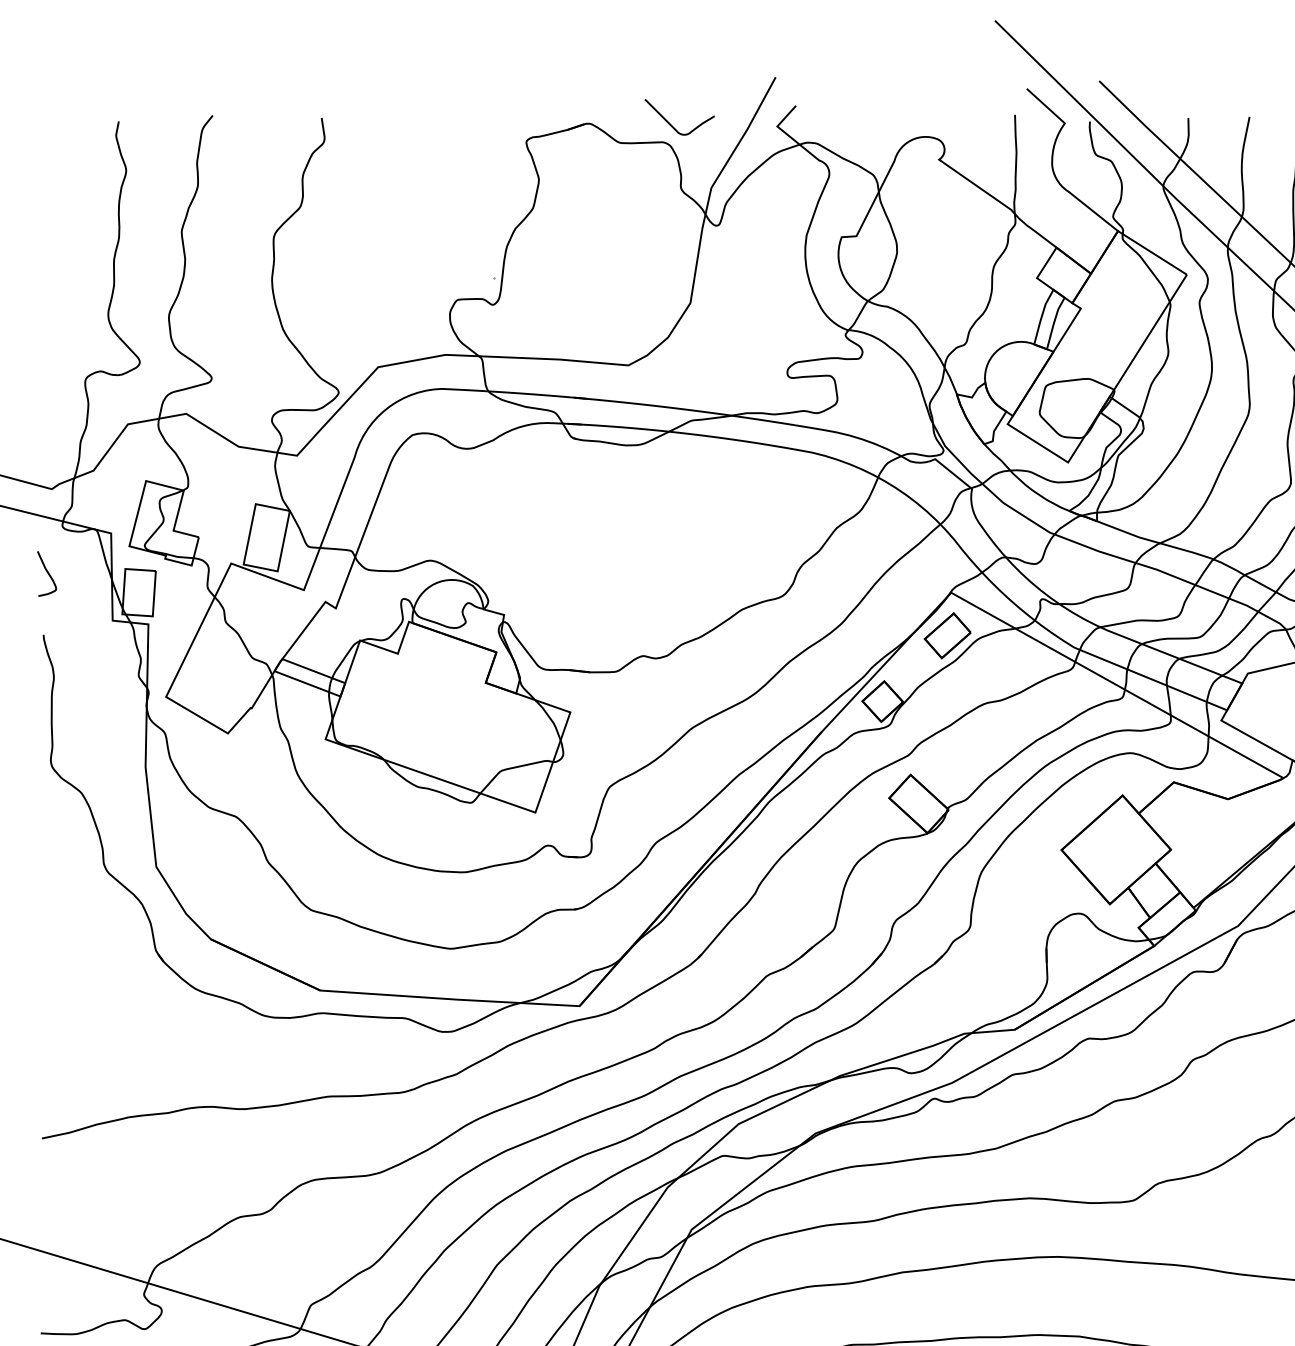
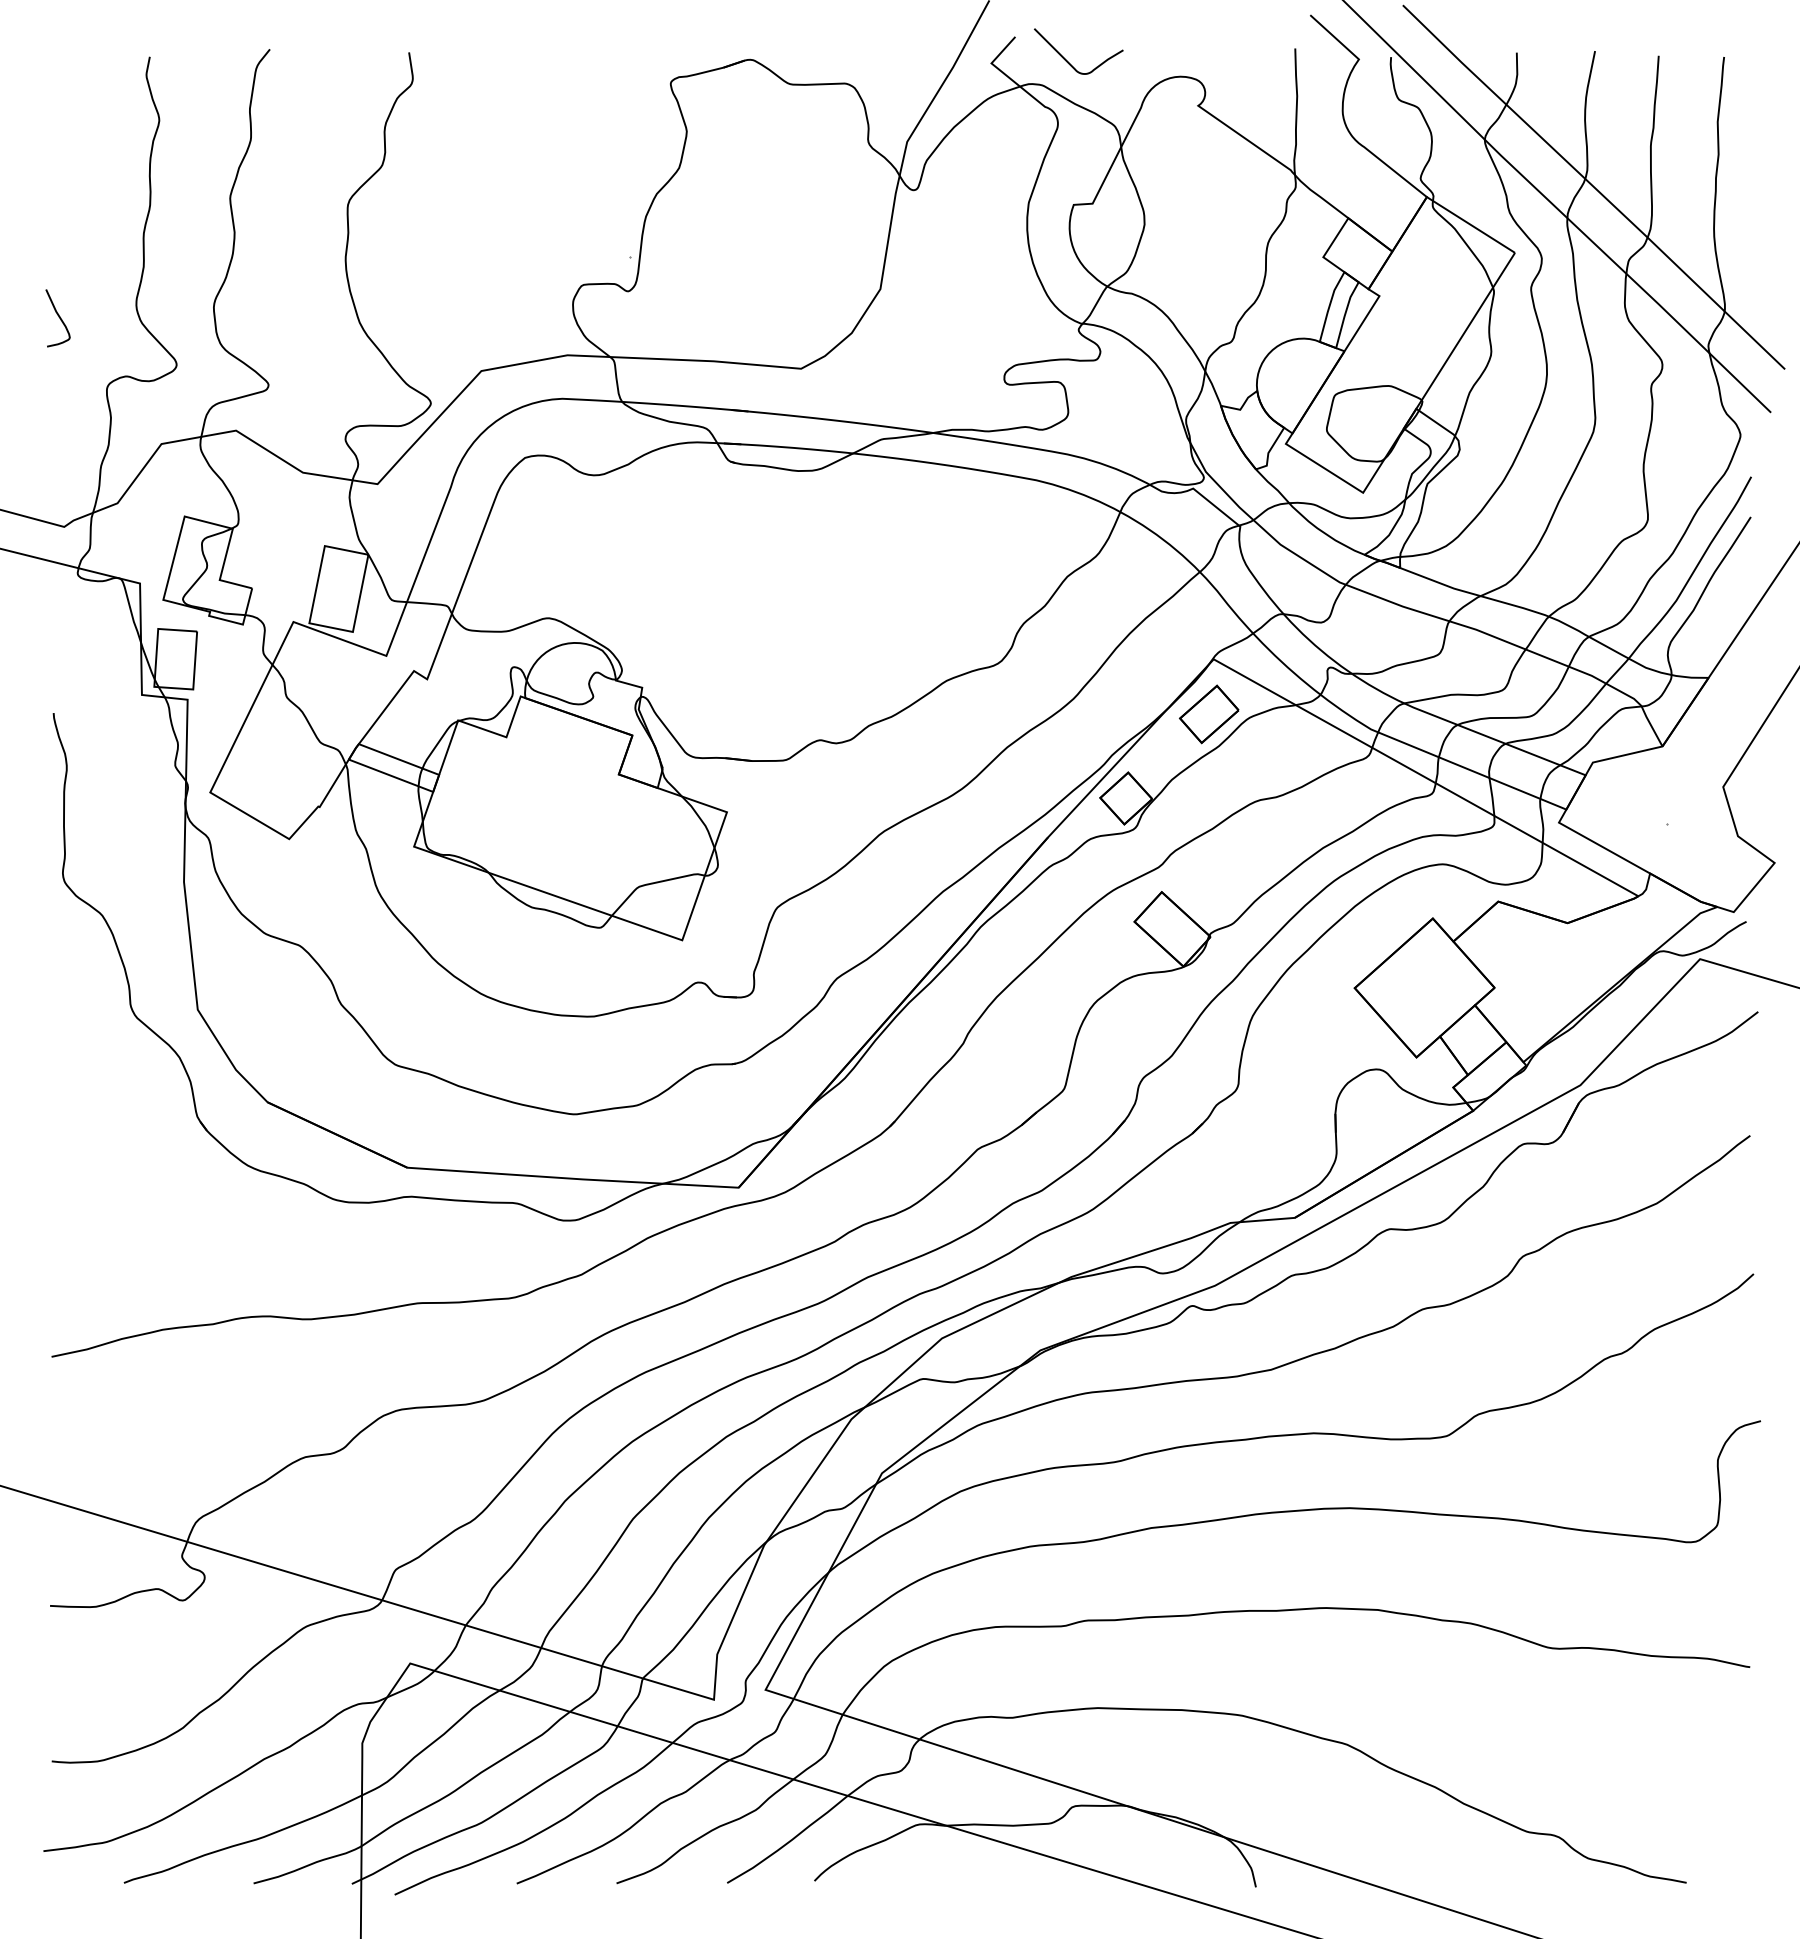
curve: (671, 125) -> (1068, 61), moved
curve: (47, 573) -> (58, 317), moved

